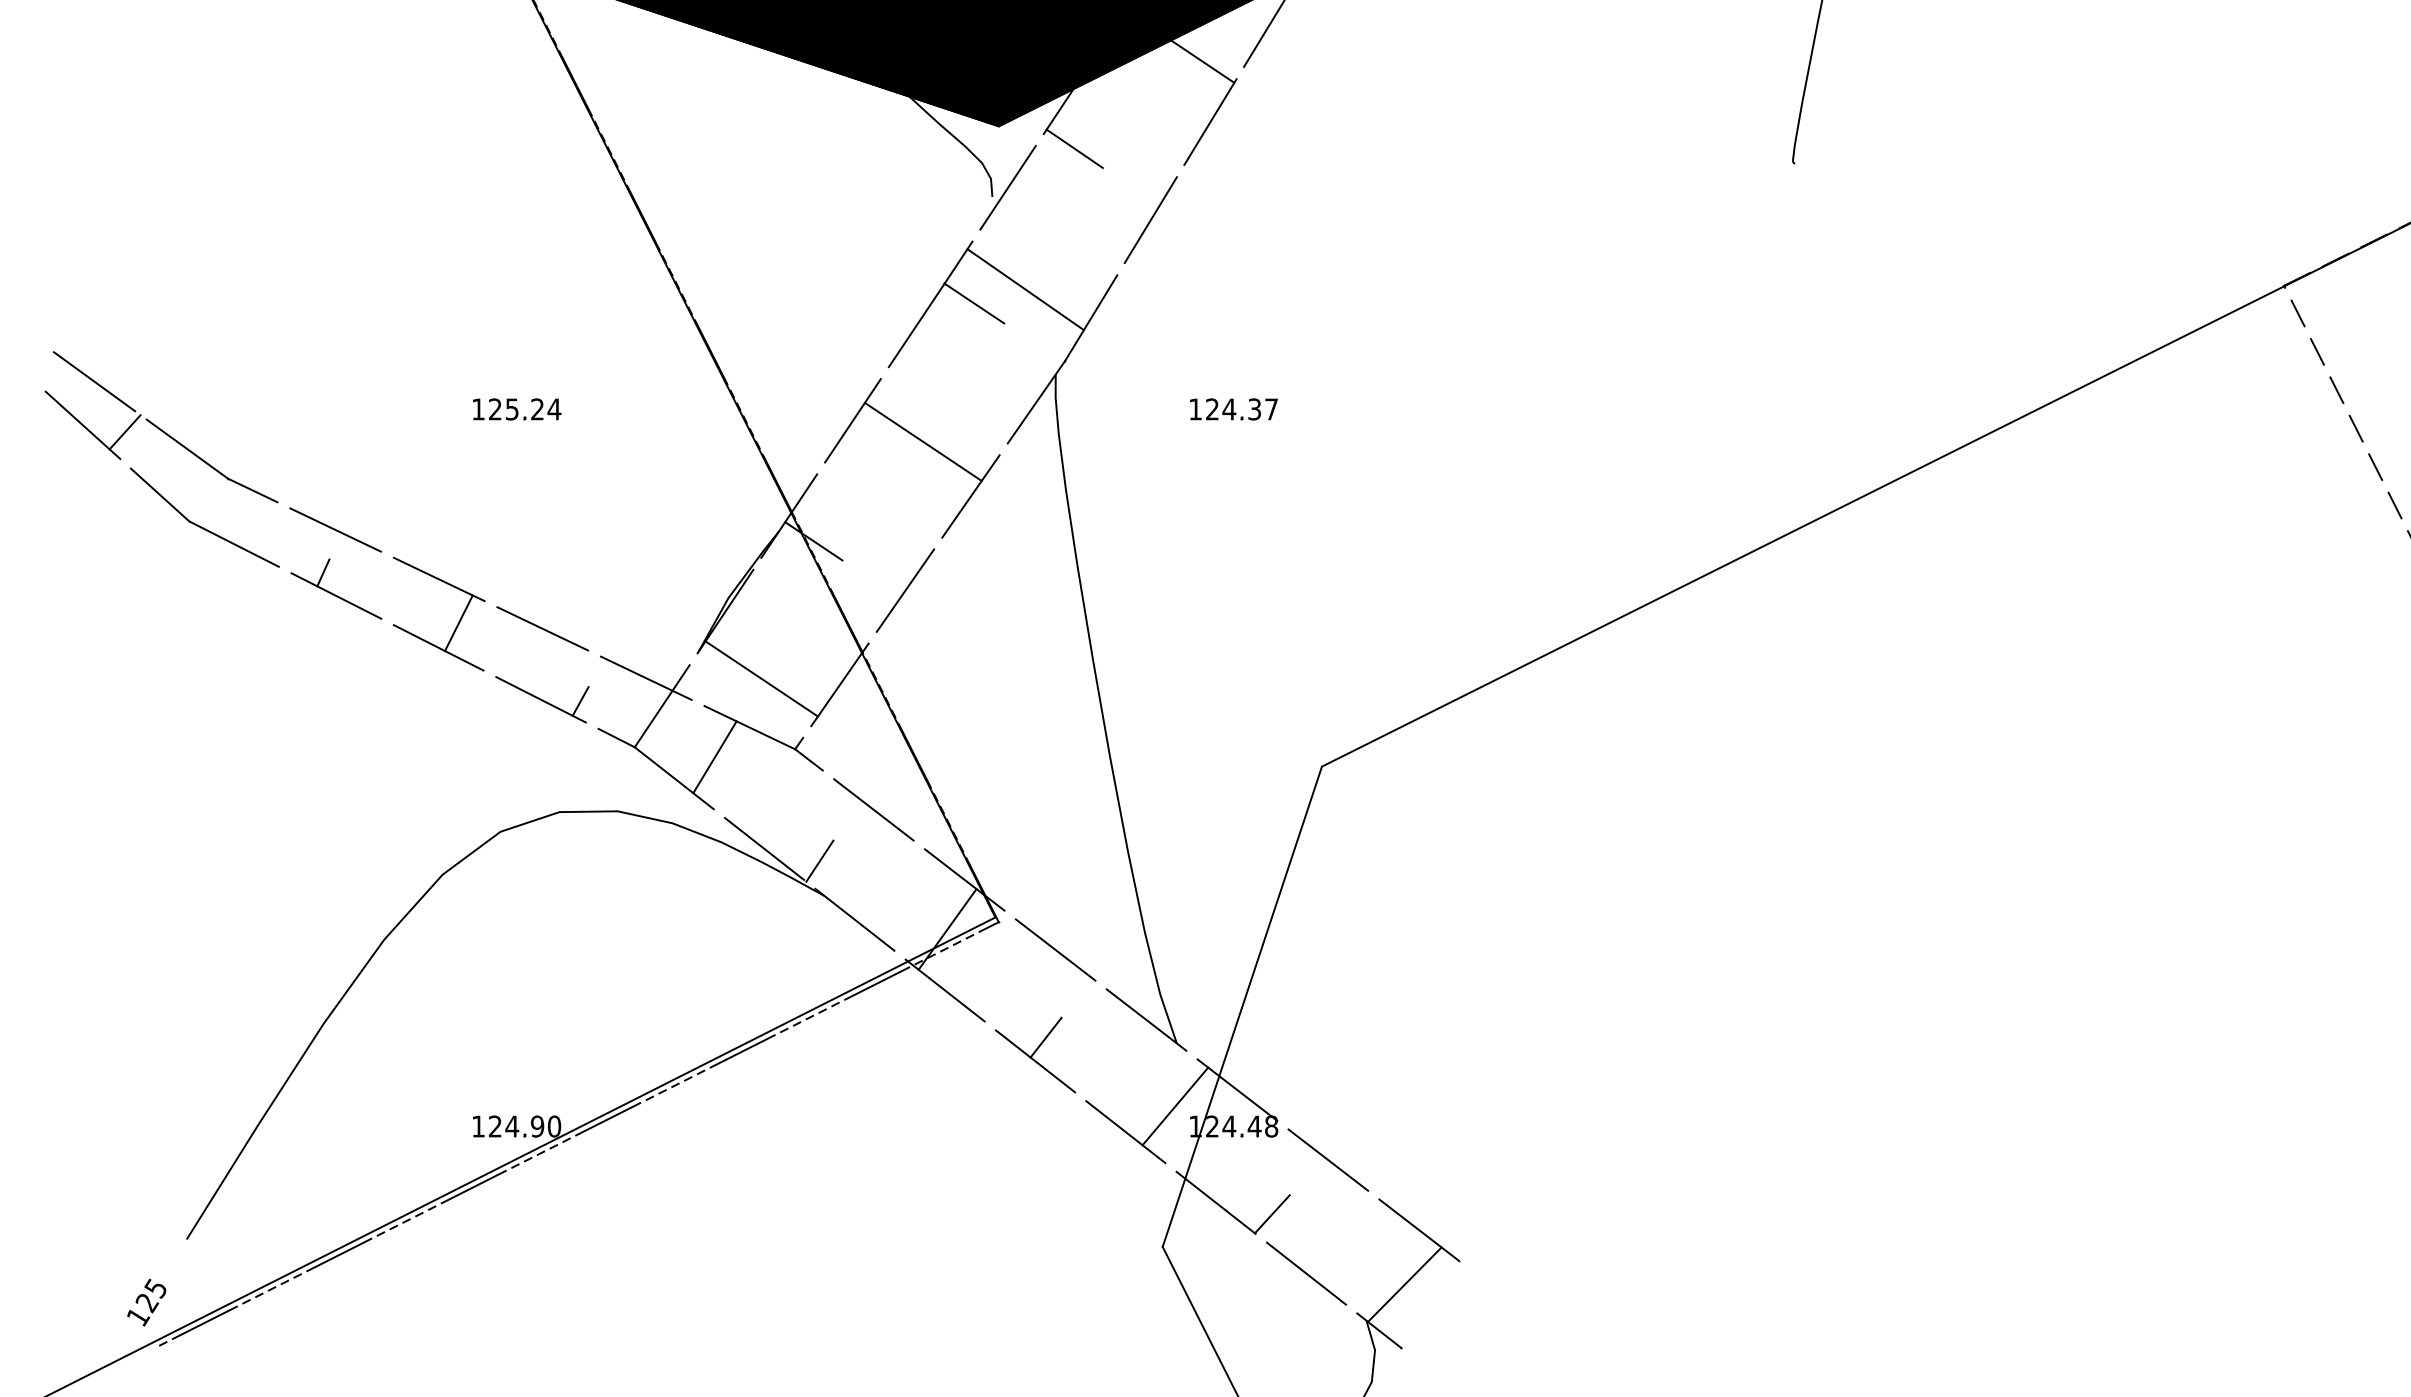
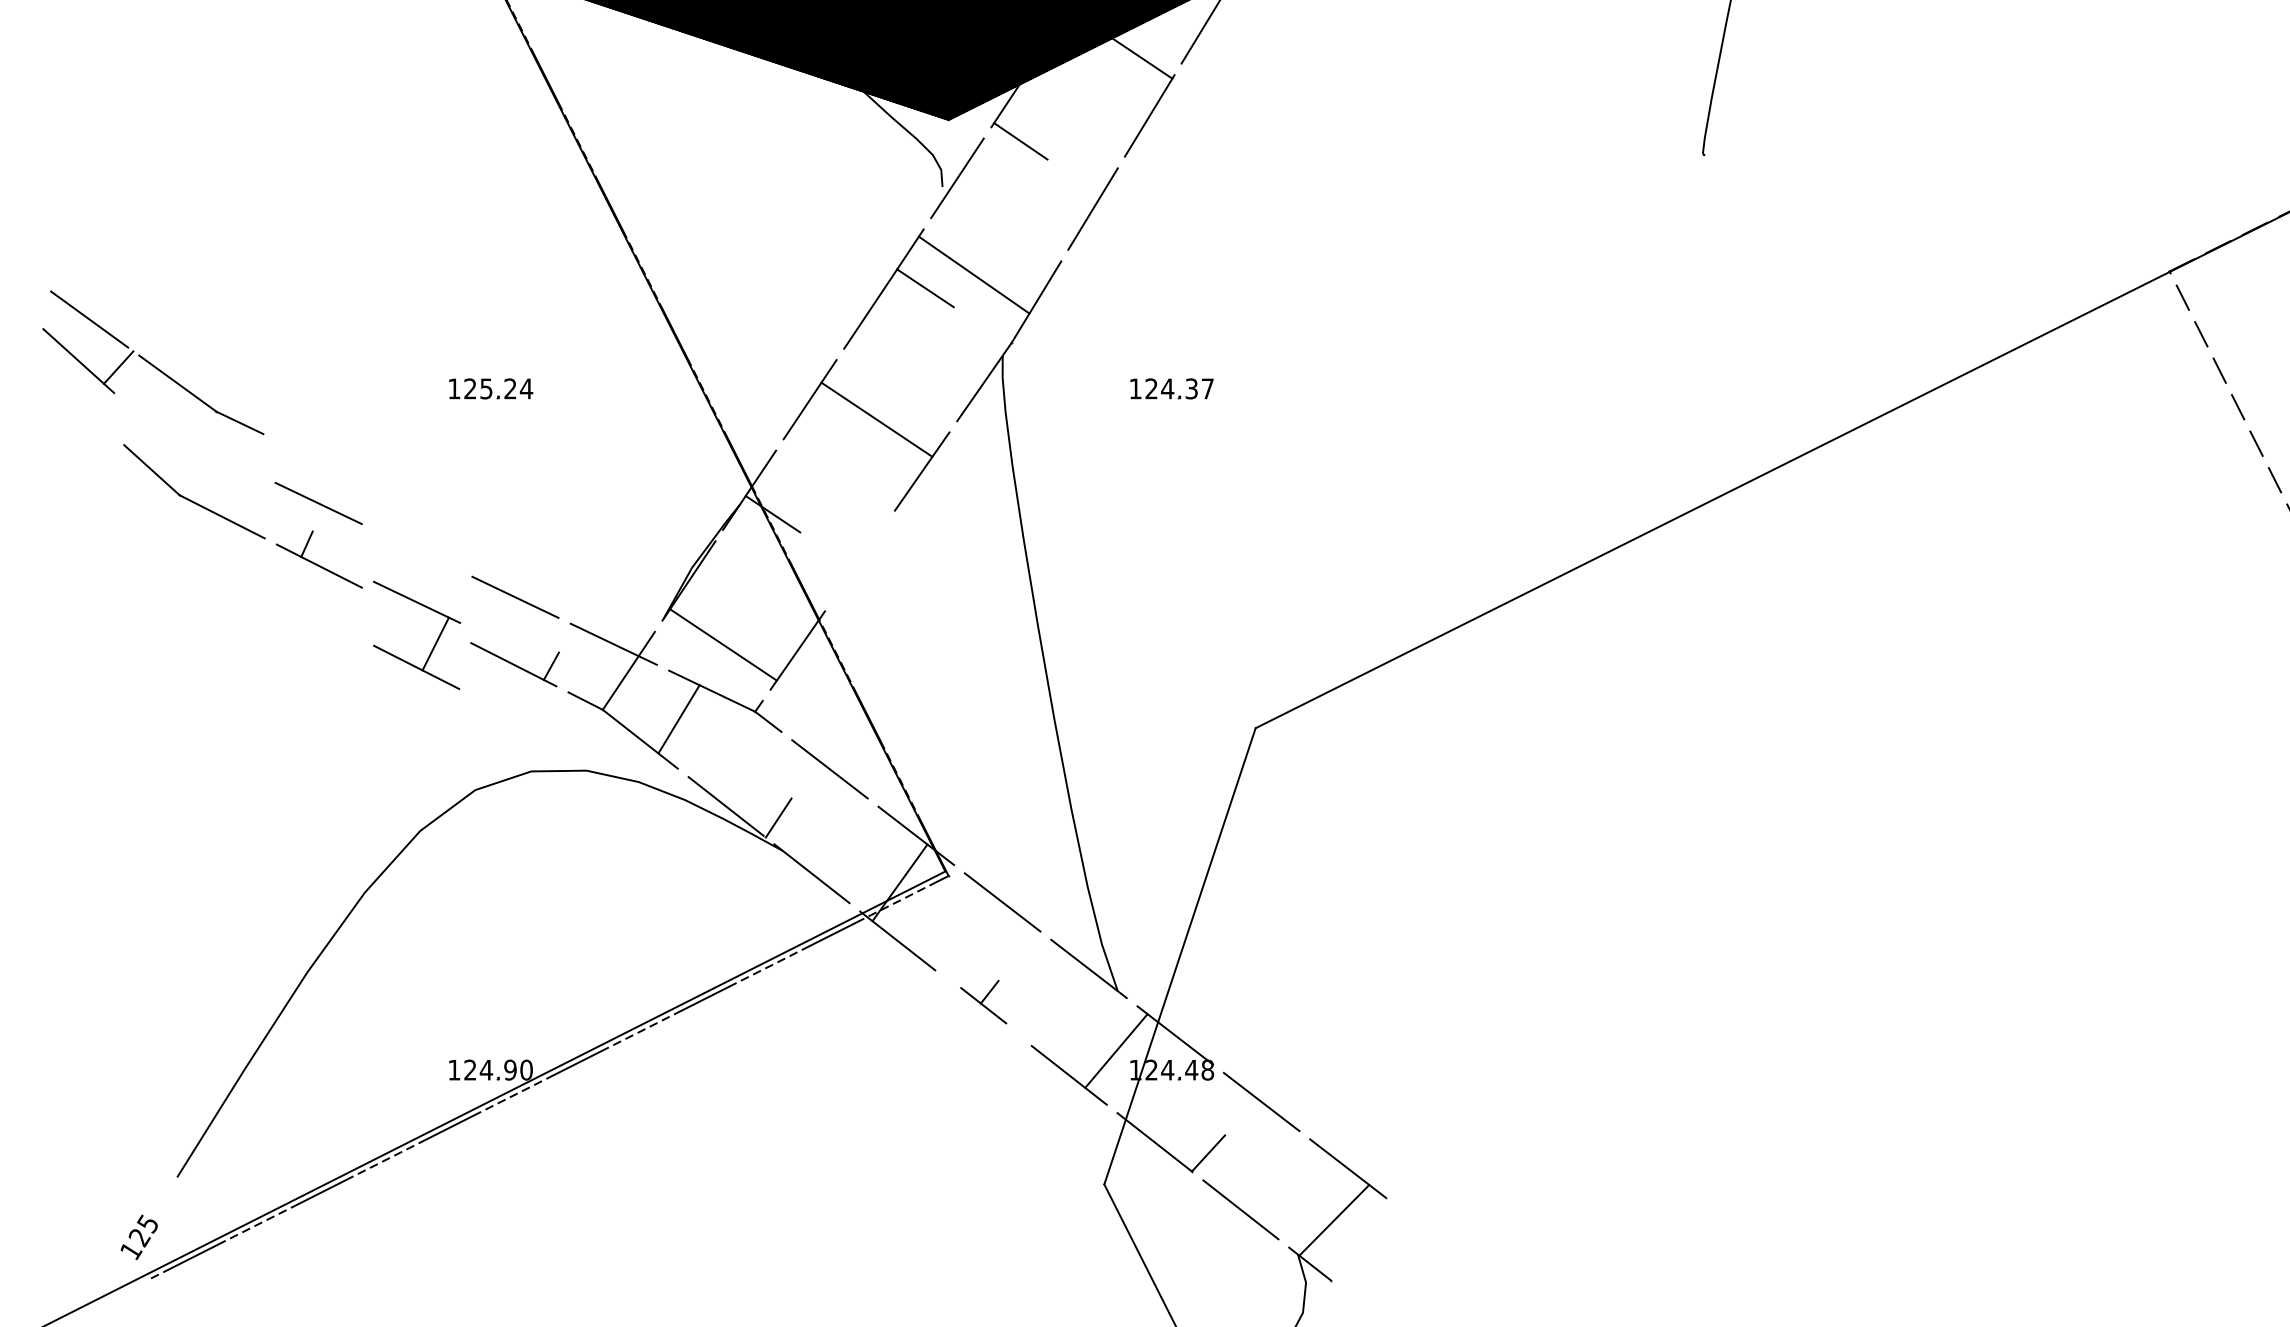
part: (161, 426) -> (153, 362), moved
line: (904, 590) -> (859, 560), removed
part: (458, 621) -> (435, 642), moved
part: (1035, 1054) -> (983, 1001), size x0.6

